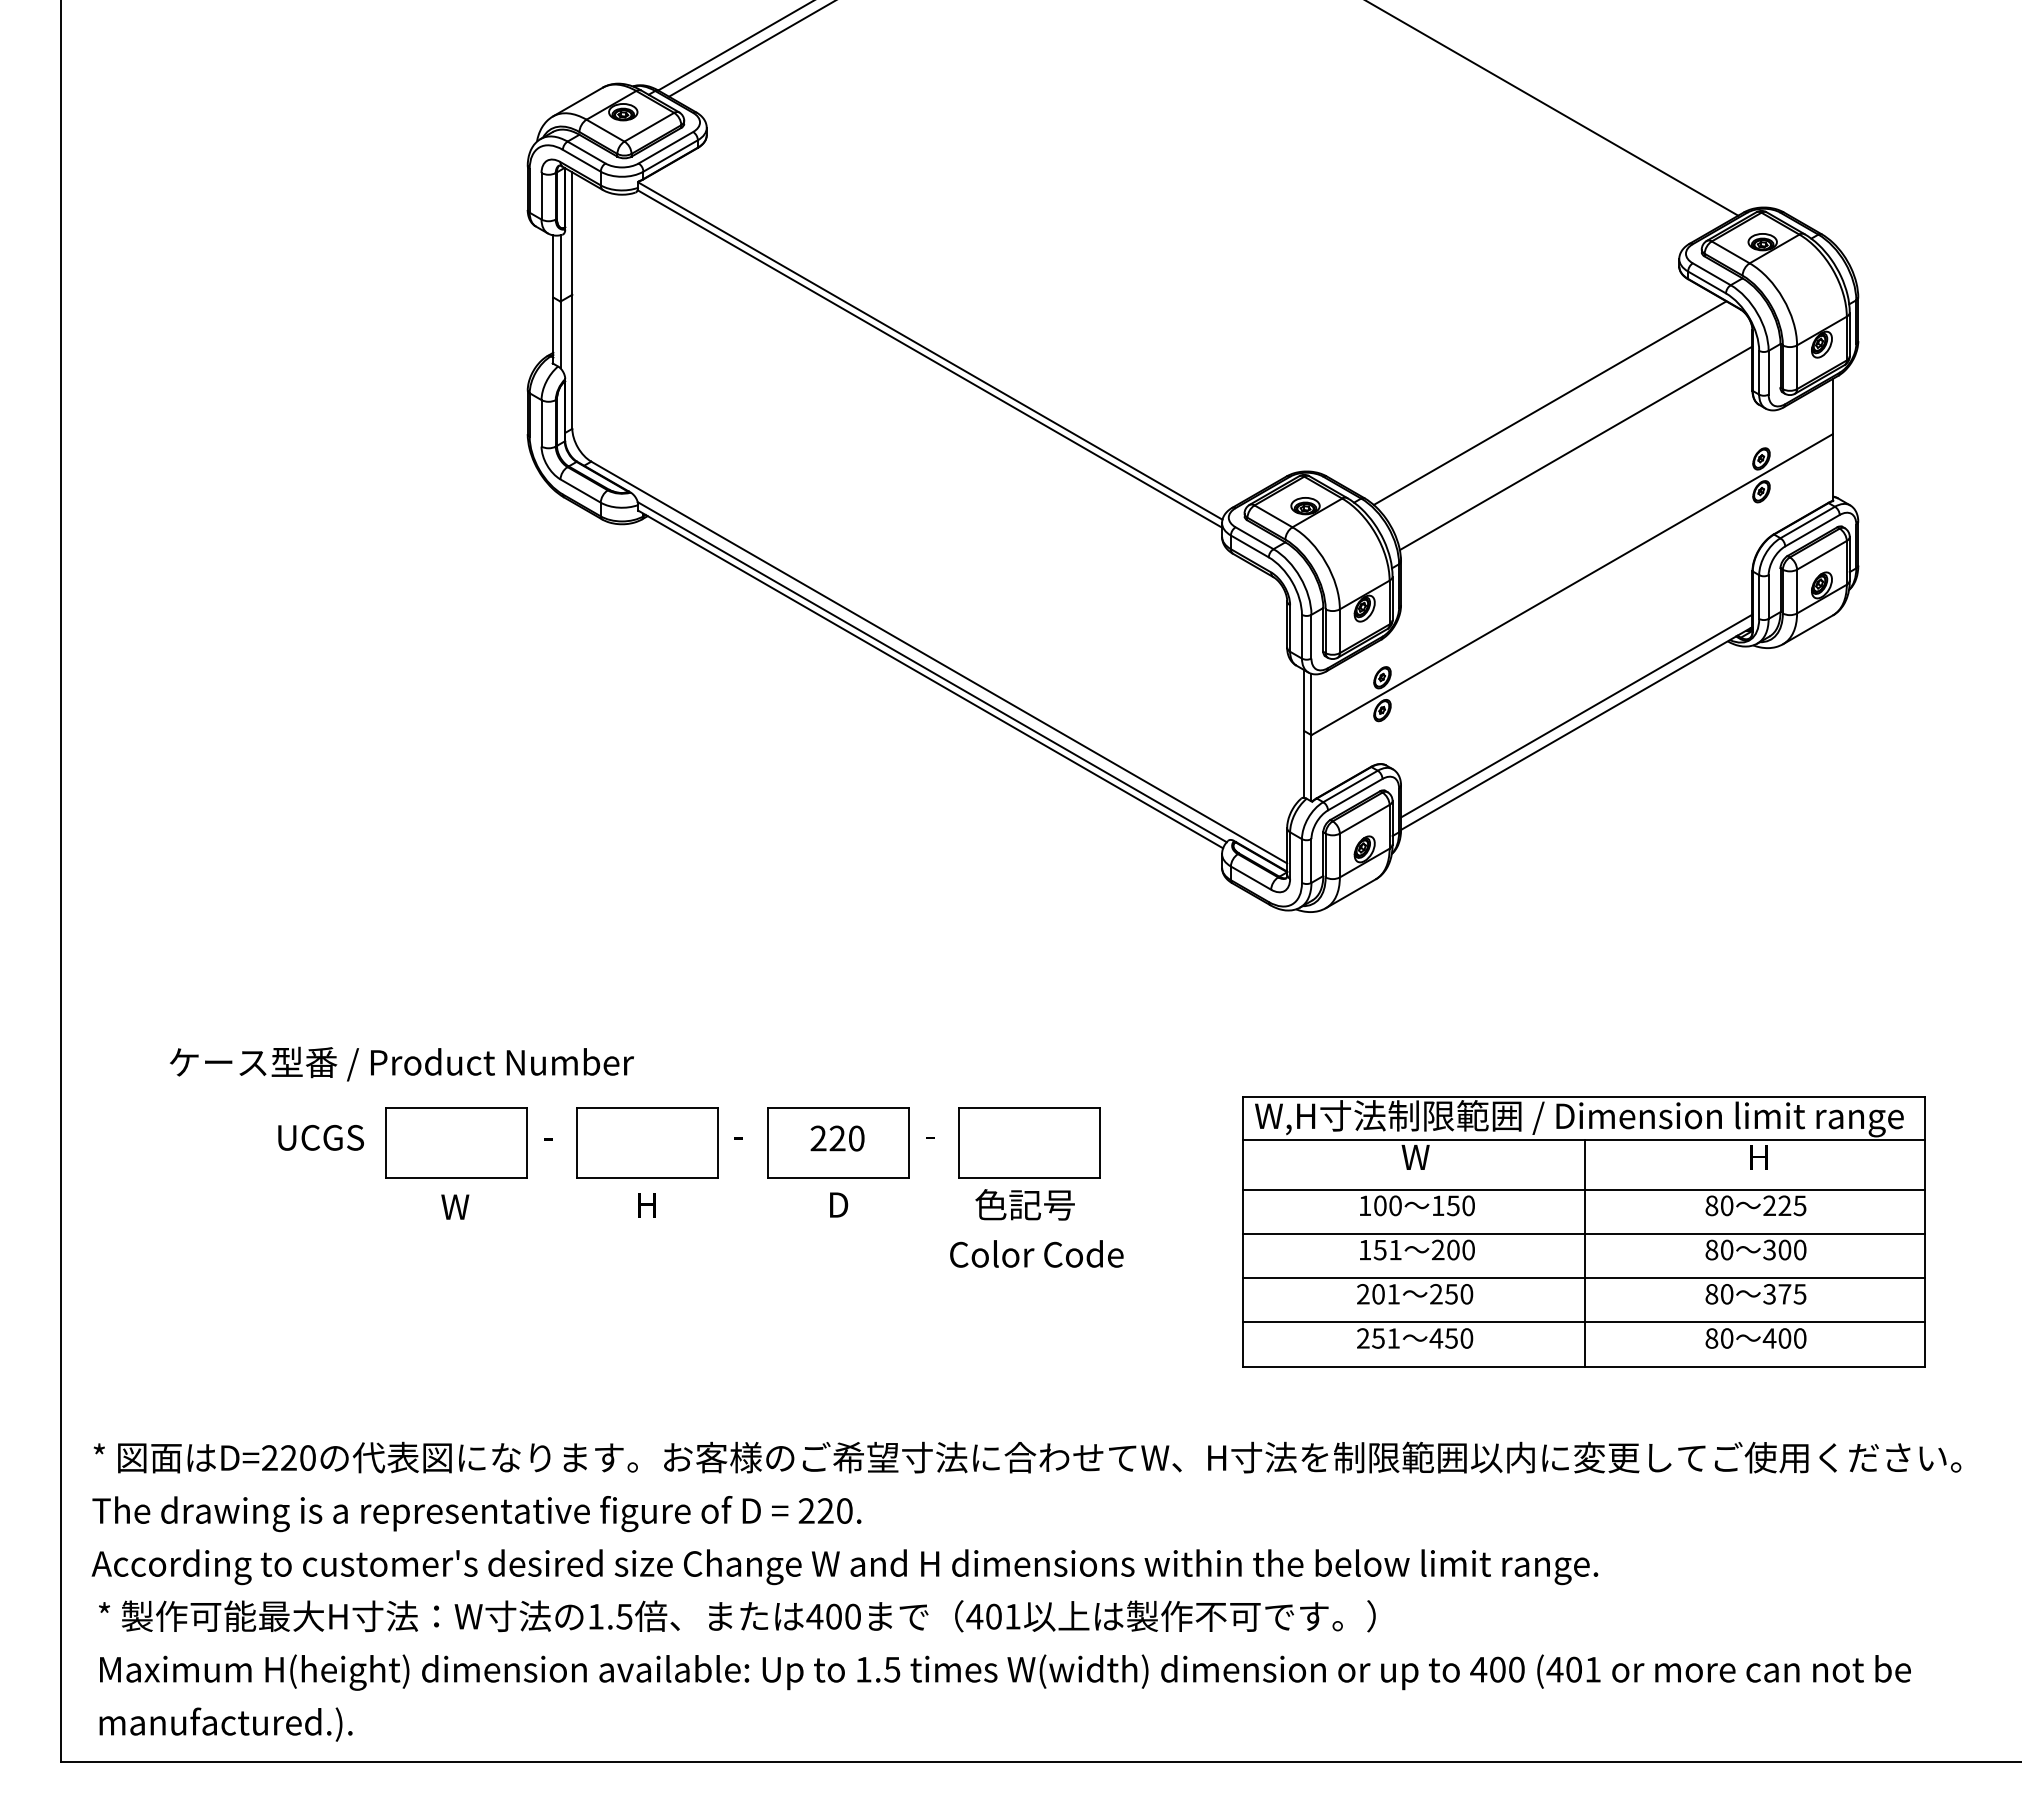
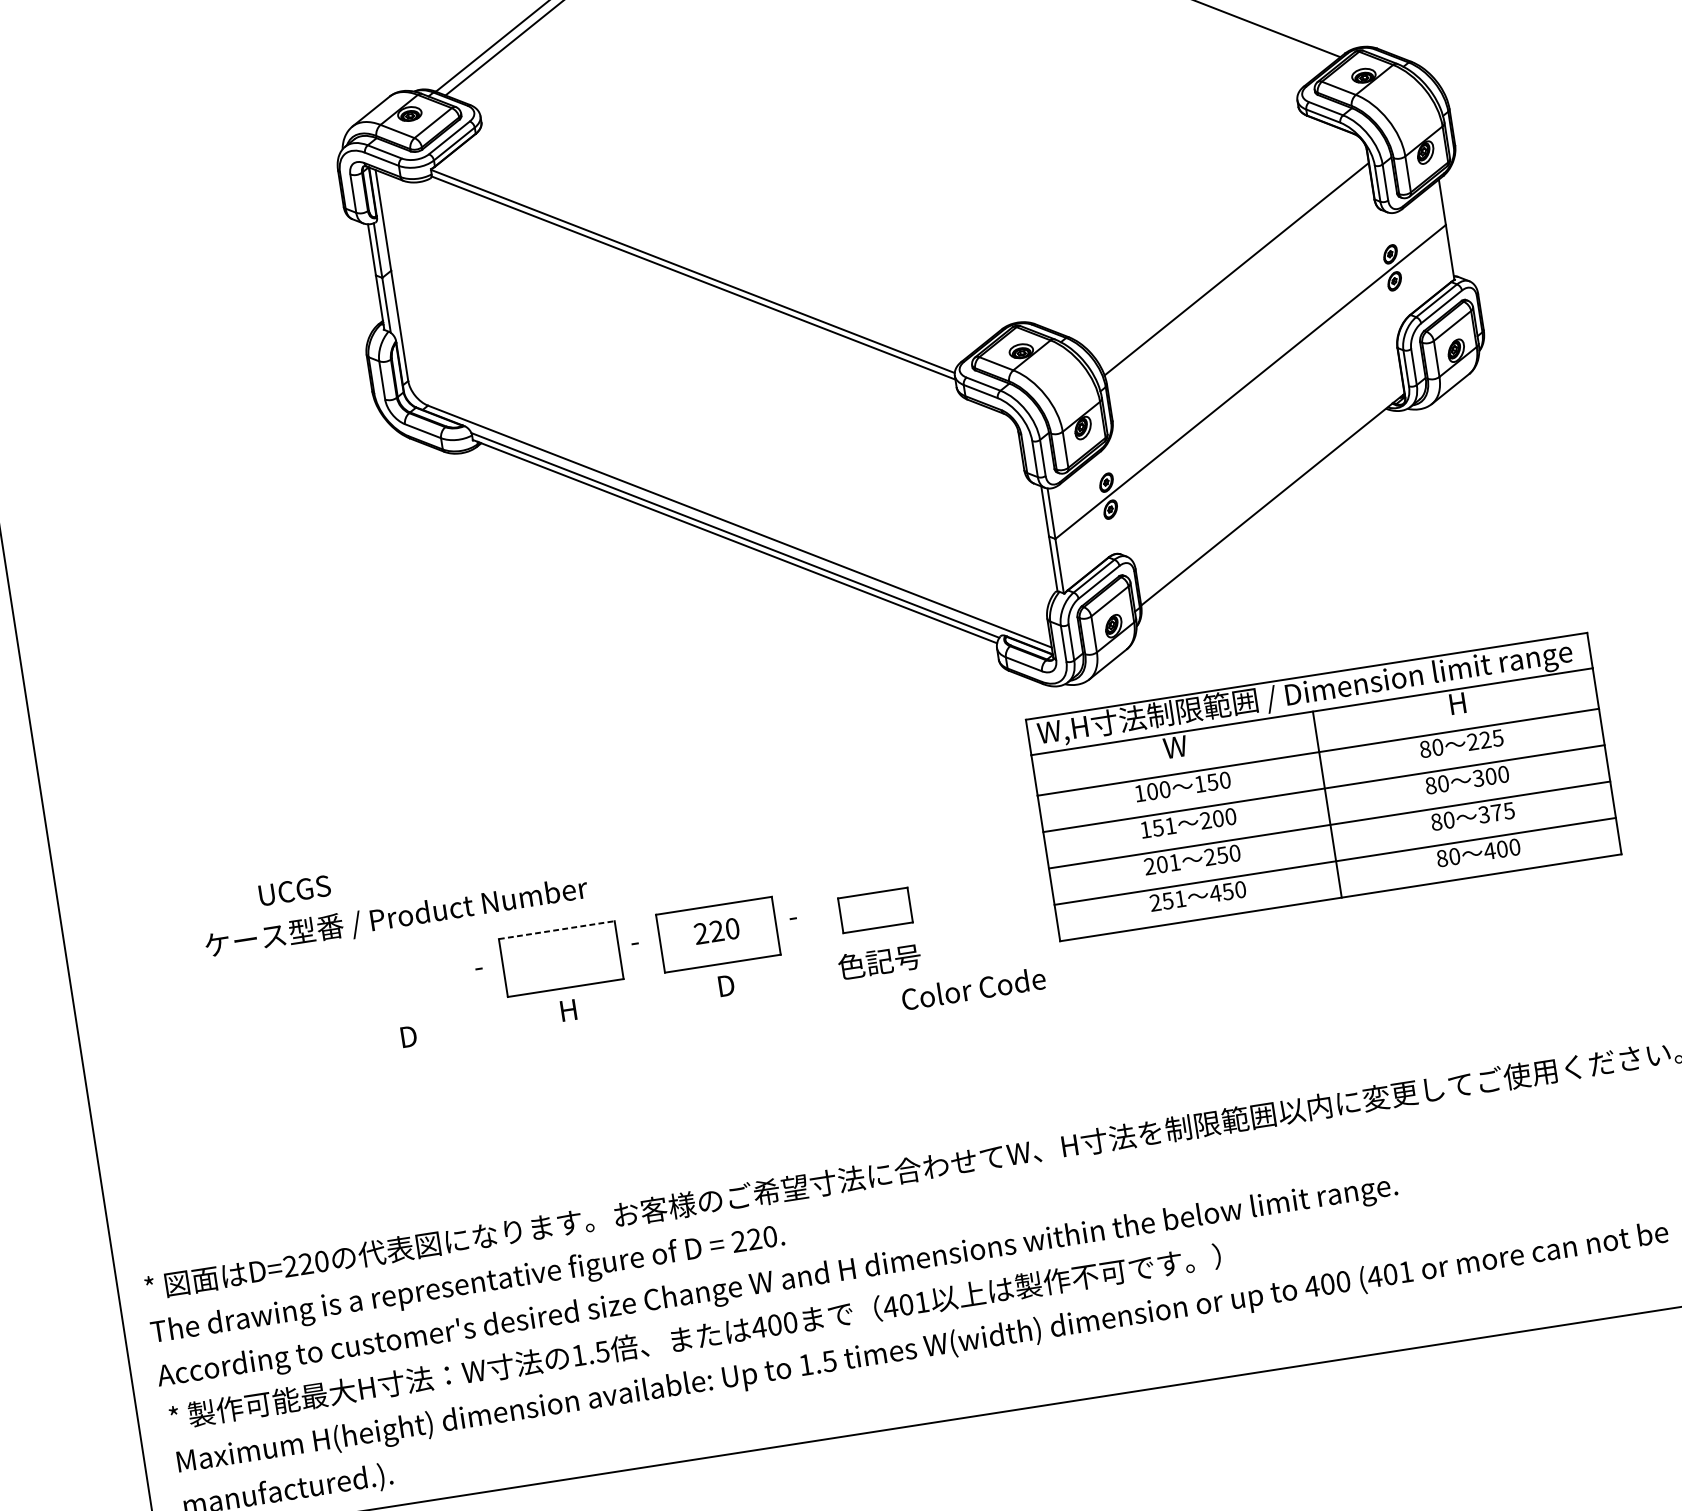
line: (1549, 402) -> (1208, 234), removed
line: (1576, 715) -> (1270, 489), removed
text: (401, 1063) -> (396, 917), moved
line: (648, 1107) -> (557, 929), solid -> dashed
text: (320, 1137) -> (294, 890), moved
part: (456, 1142) -> (403, 983), removed
part: (1029, 1142) -> (875, 910), size x0.6
text: (455, 1206) -> (411, 1035), W -> D
part: (1583, 1231) -> (1322, 786), moved
text: (1036, 1253) -> (973, 988), moved

